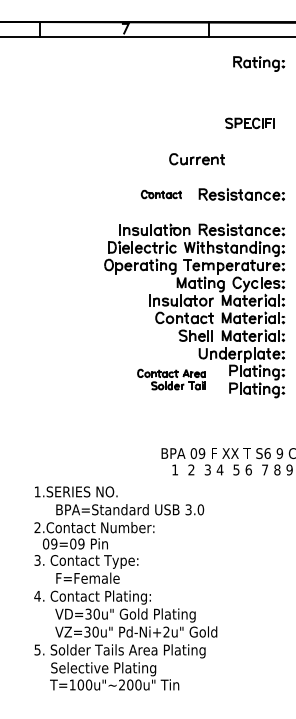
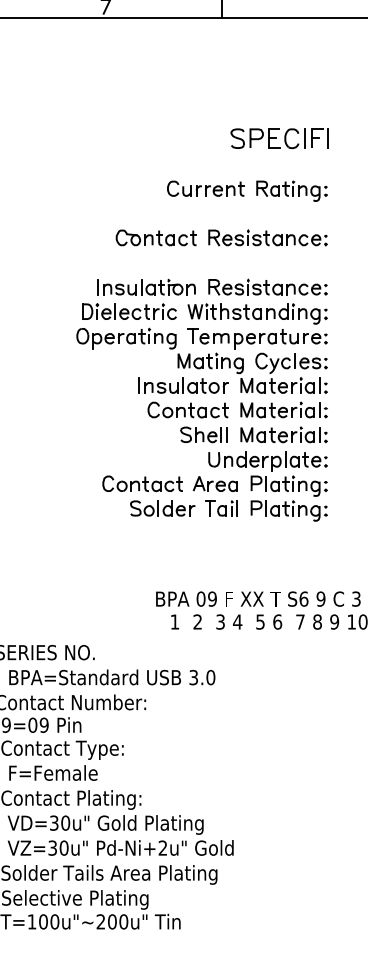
part: (259, 63) -> (292, 190), moved
part: (249, 123) -> (278, 138), size x1.43
part: (161, 194) -> (155, 237), size x1.43
part: (171, 379) -> (169, 495), size x1.43

